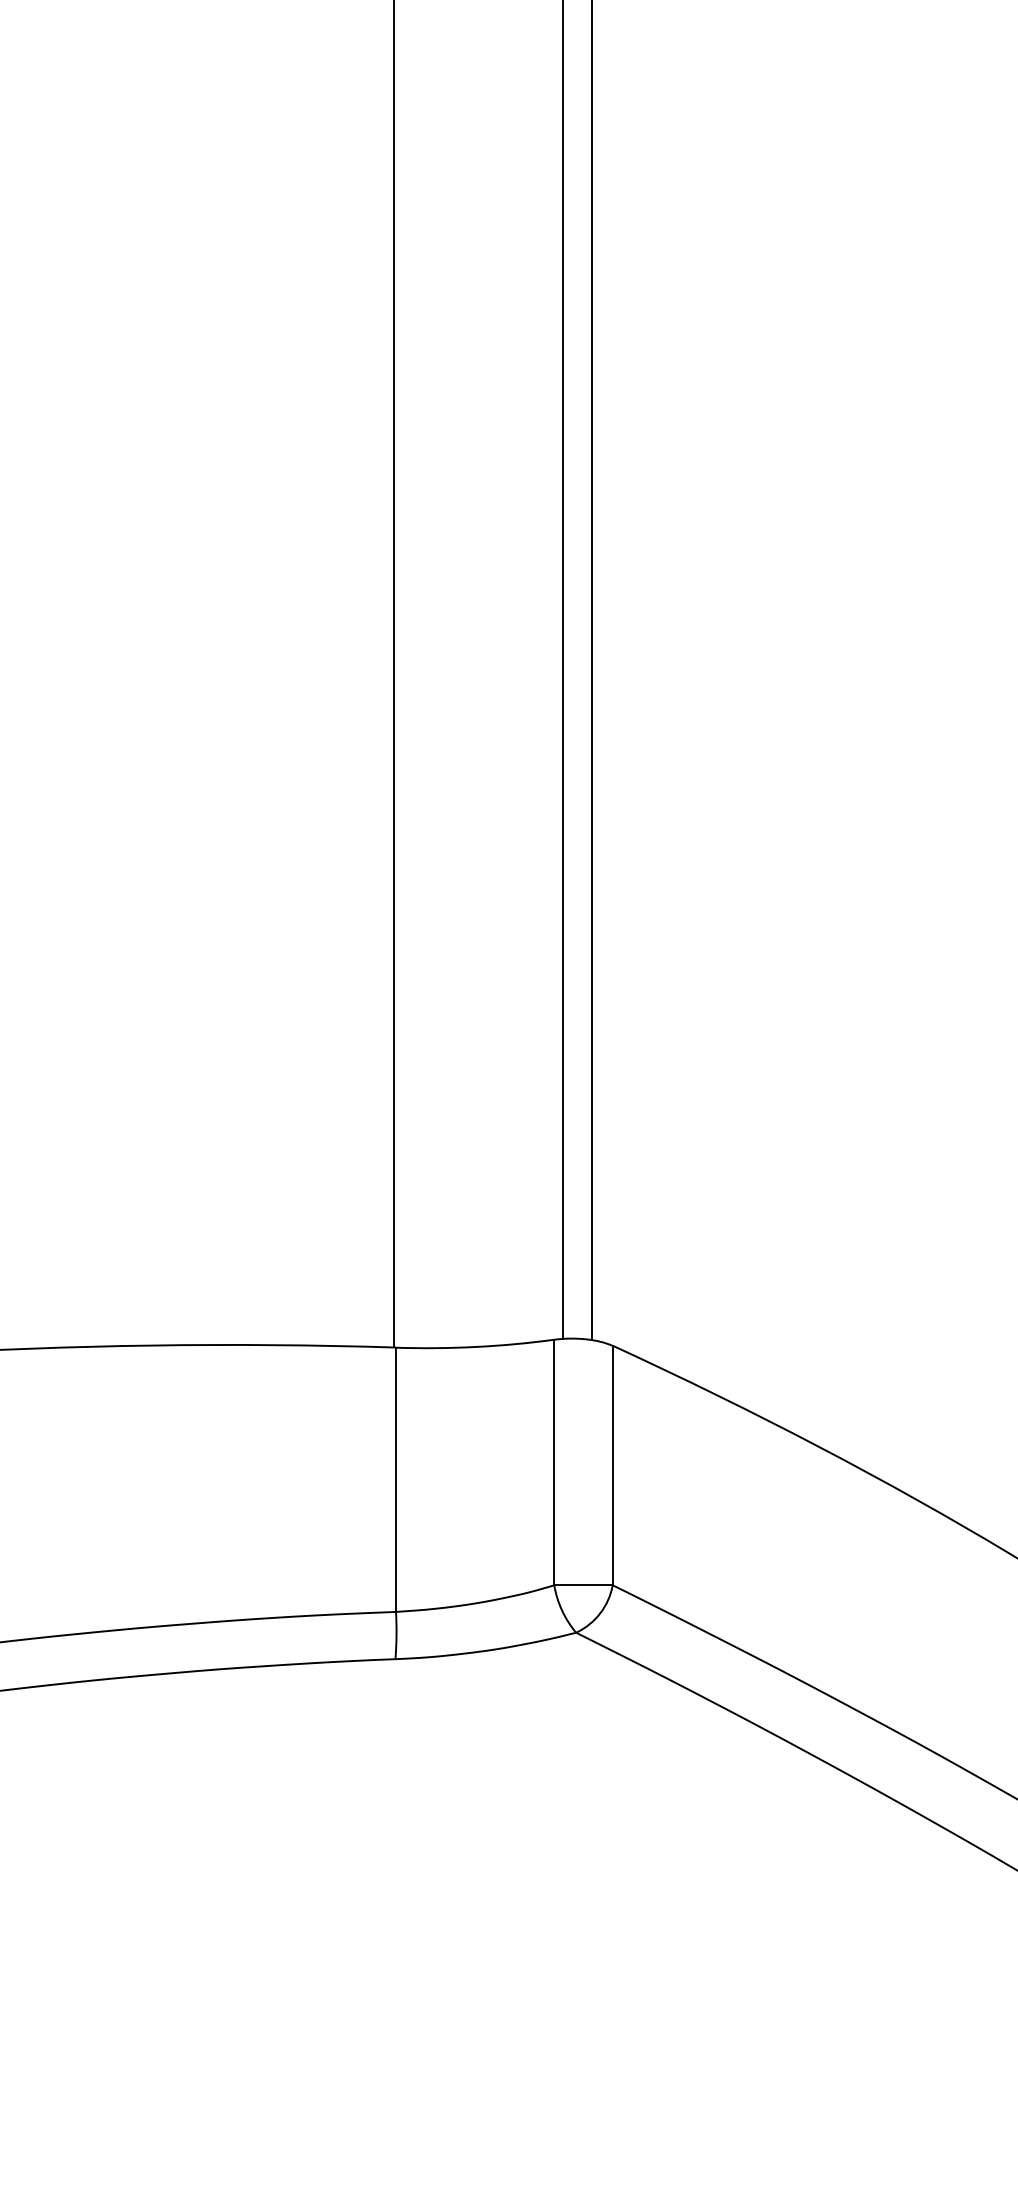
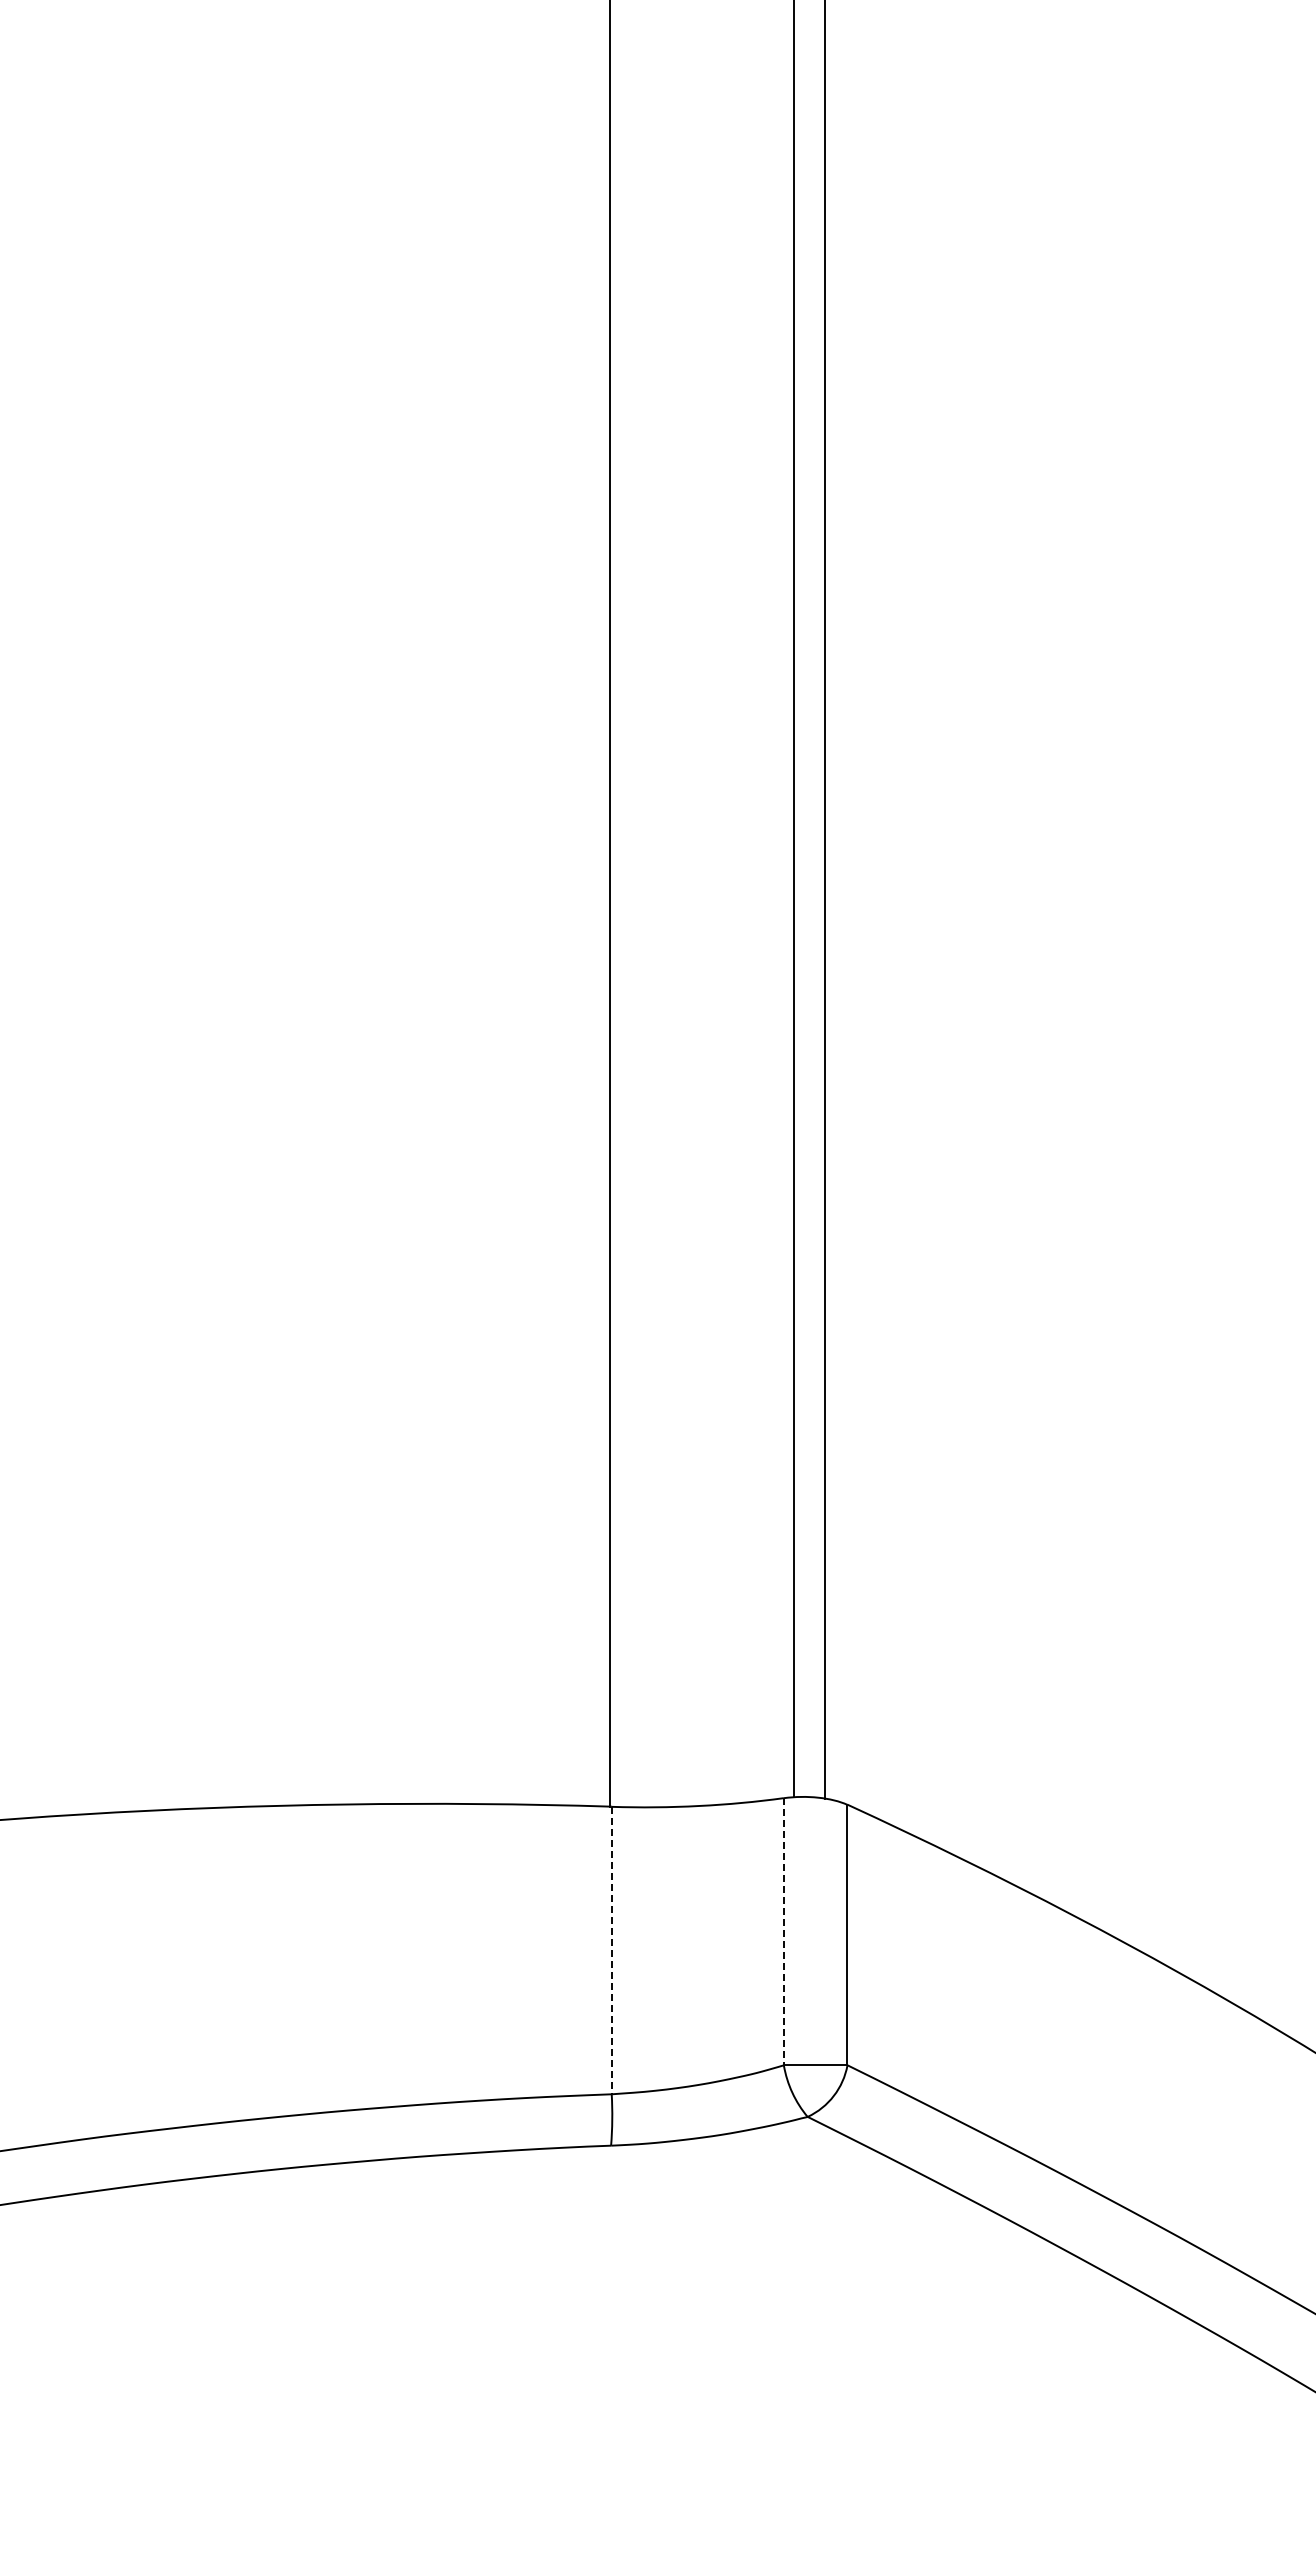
line: (554, 1462) -> (784, 1931), solid -> dashed
line: (396, 1479) -> (612, 1950), solid -> dashed

